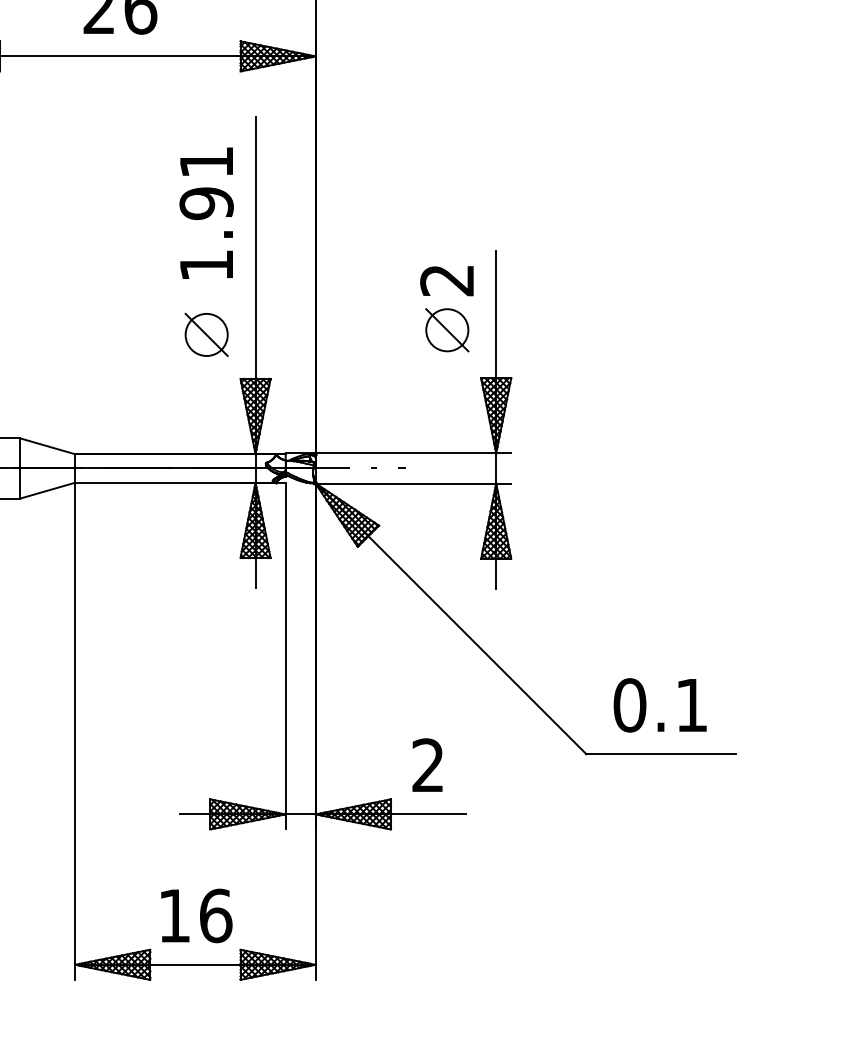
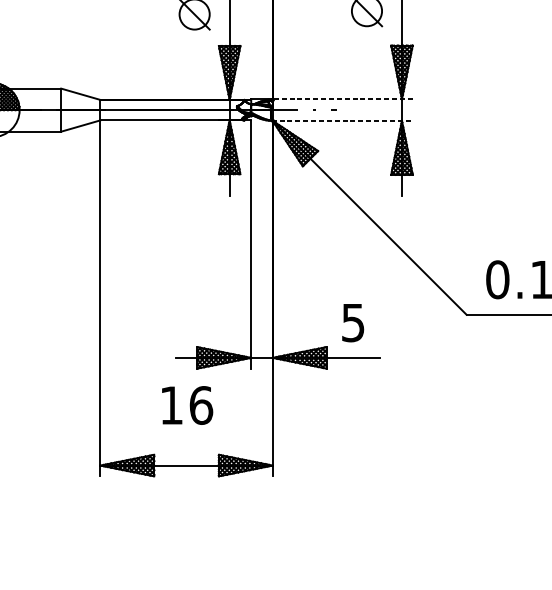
line: (412, 453) -> (342, 99), solid -> dashed
line: (412, 483) -> (342, 120), solid -> dashed
text: (427, 765) -> (352, 322), 2 -> 5
text: (196, 915) -> (187, 405), moved

